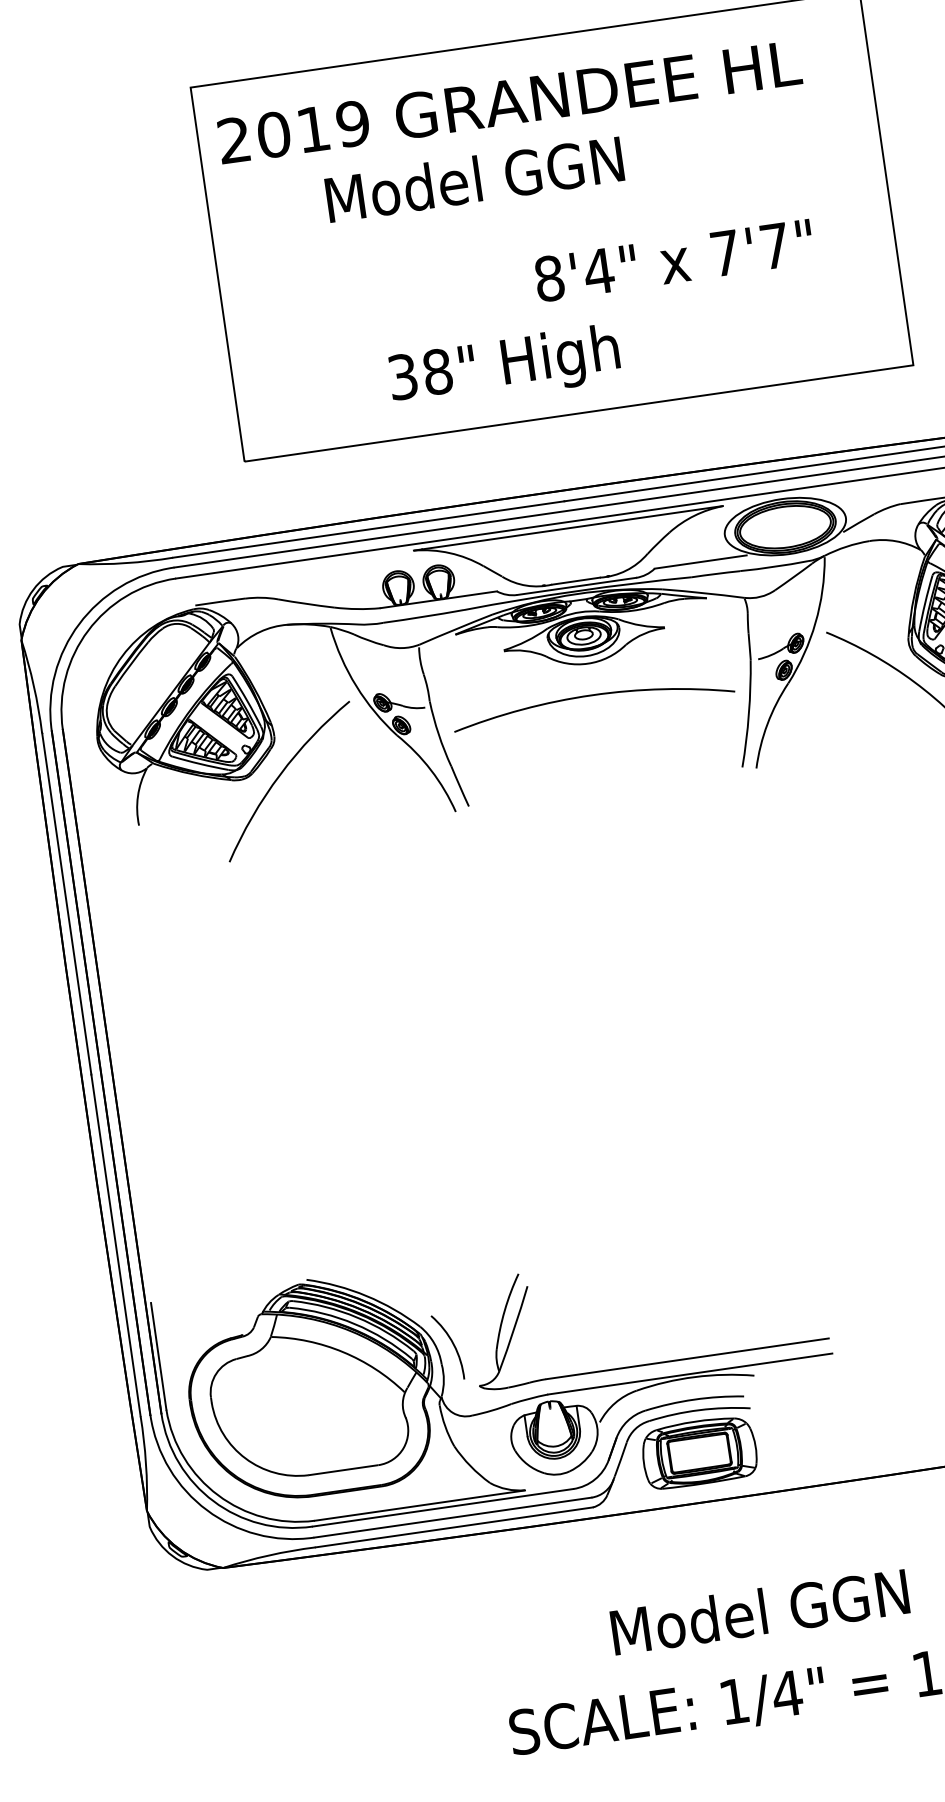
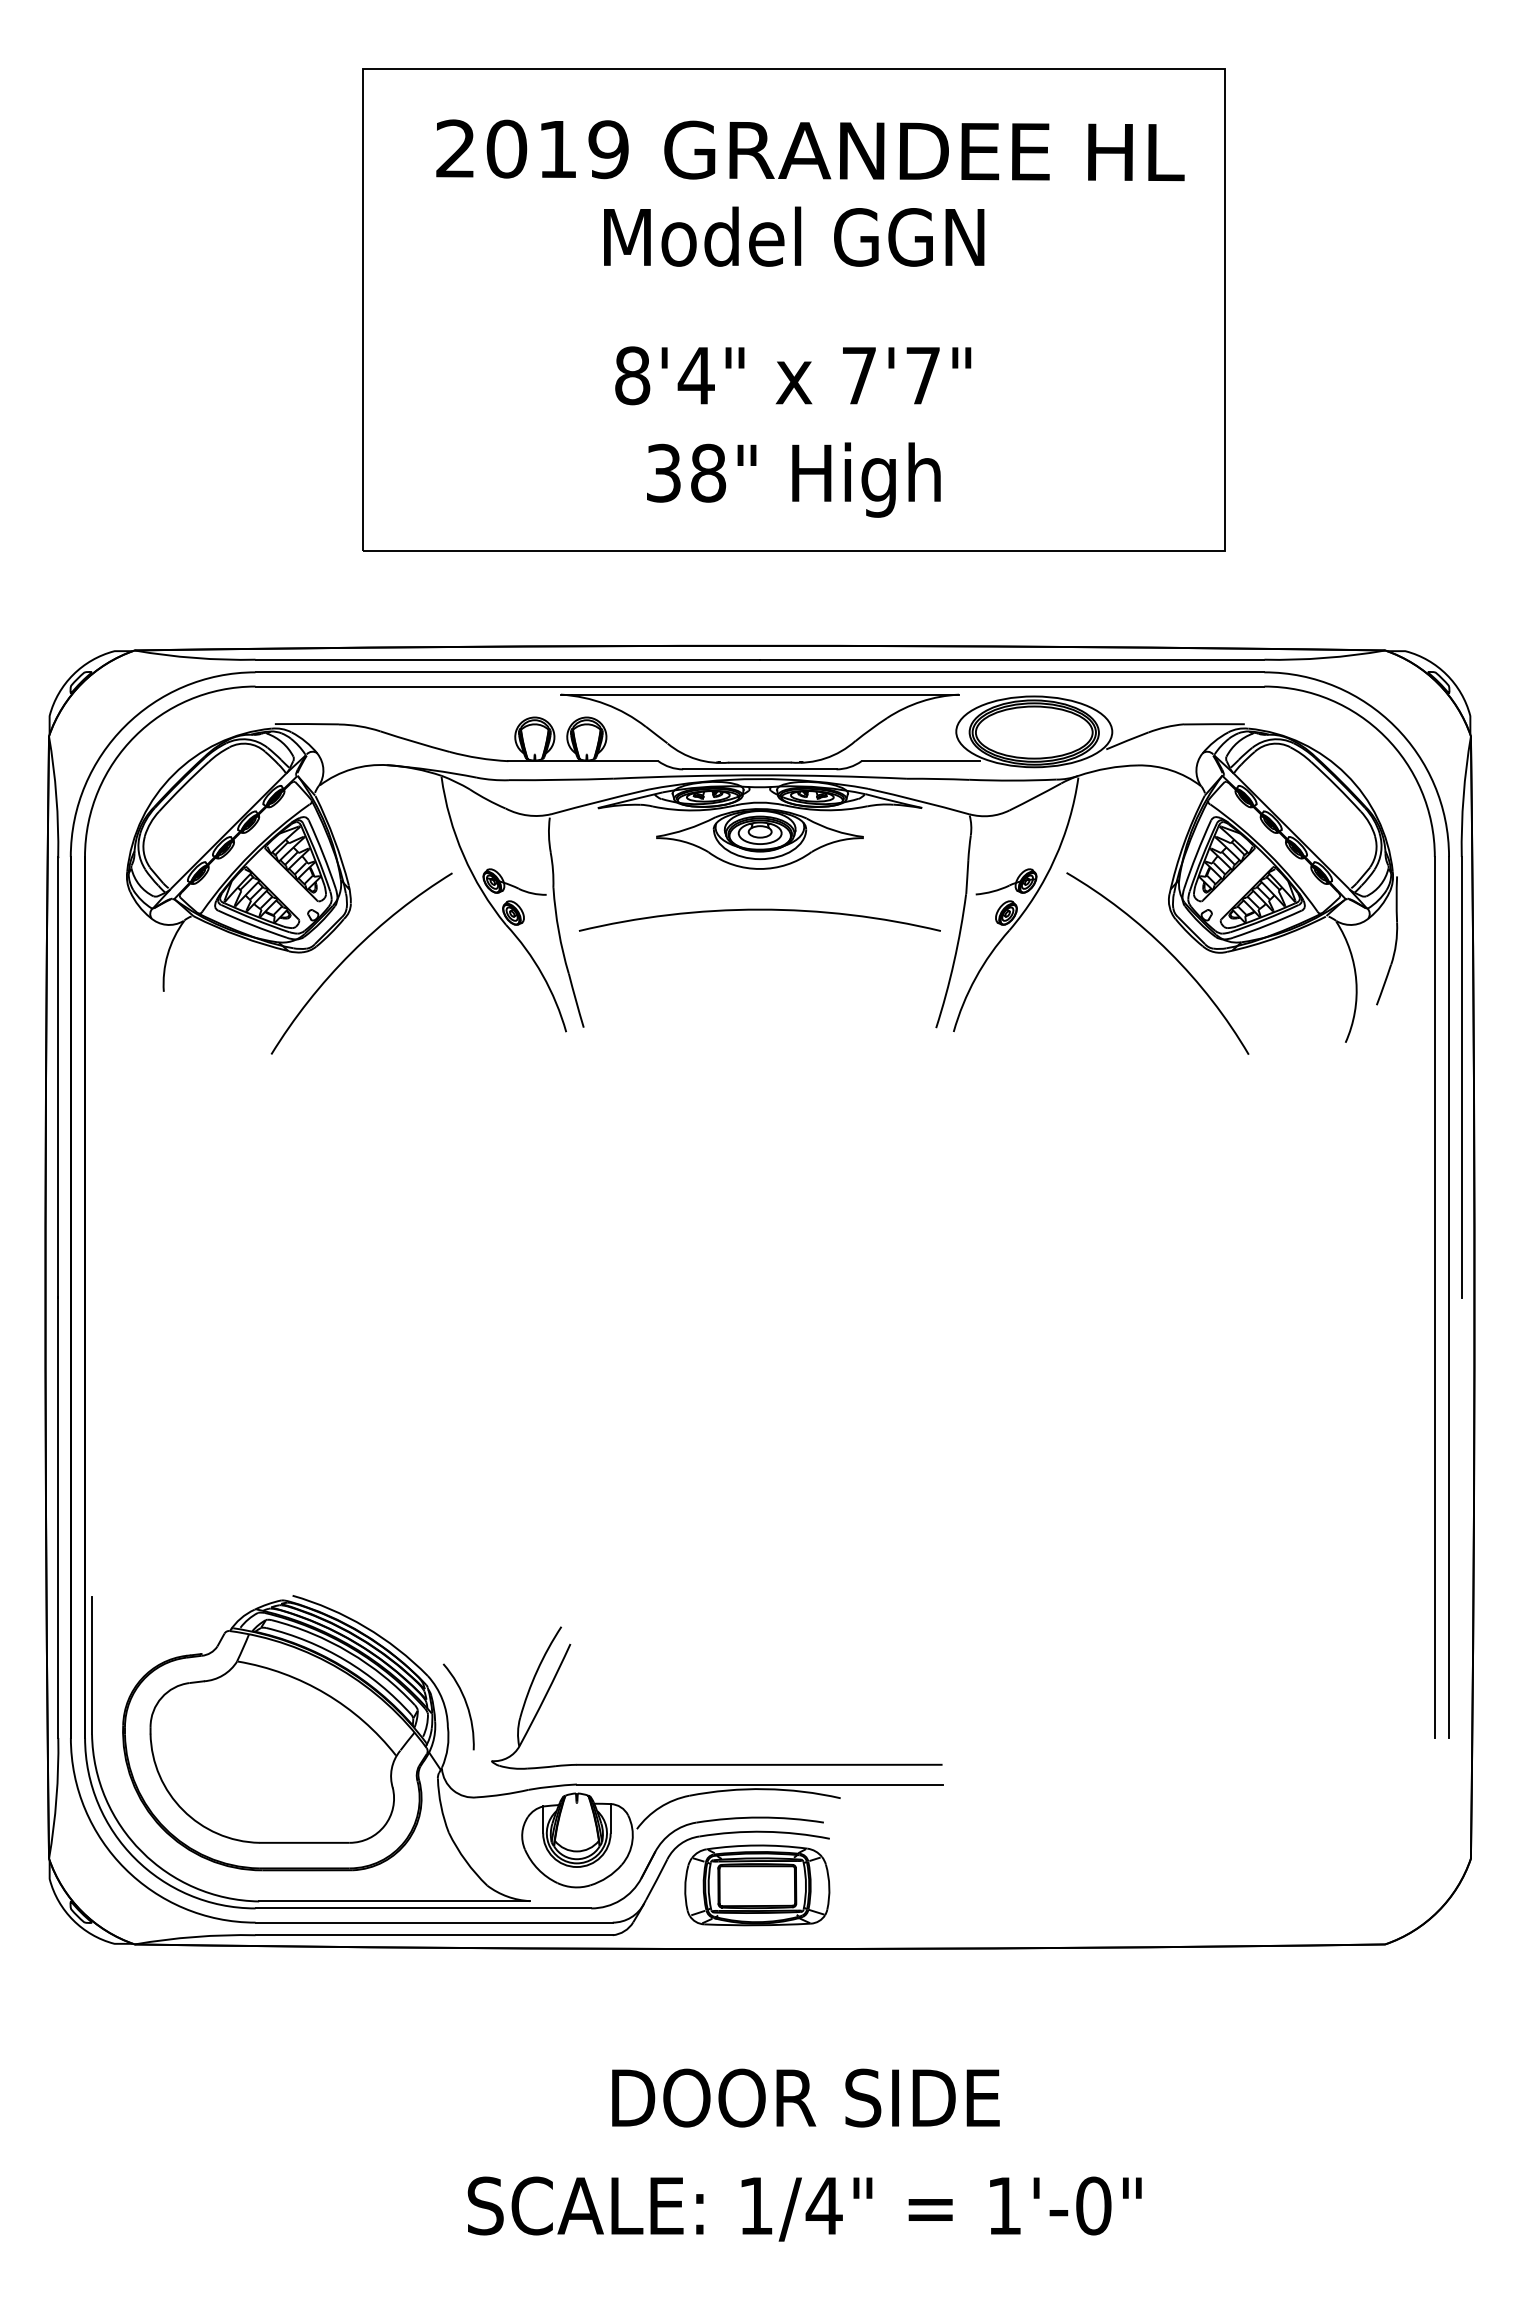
text: (509, 101) -> (810, 150), moved
text: (474, 179) -> (794, 236), moved
text: (674, 260) -> (793, 375), moved
text: (504, 367) -> (793, 479), moved
text: (760, 1611) -> (805, 2097), Model GGN -> DOOR SIDE

